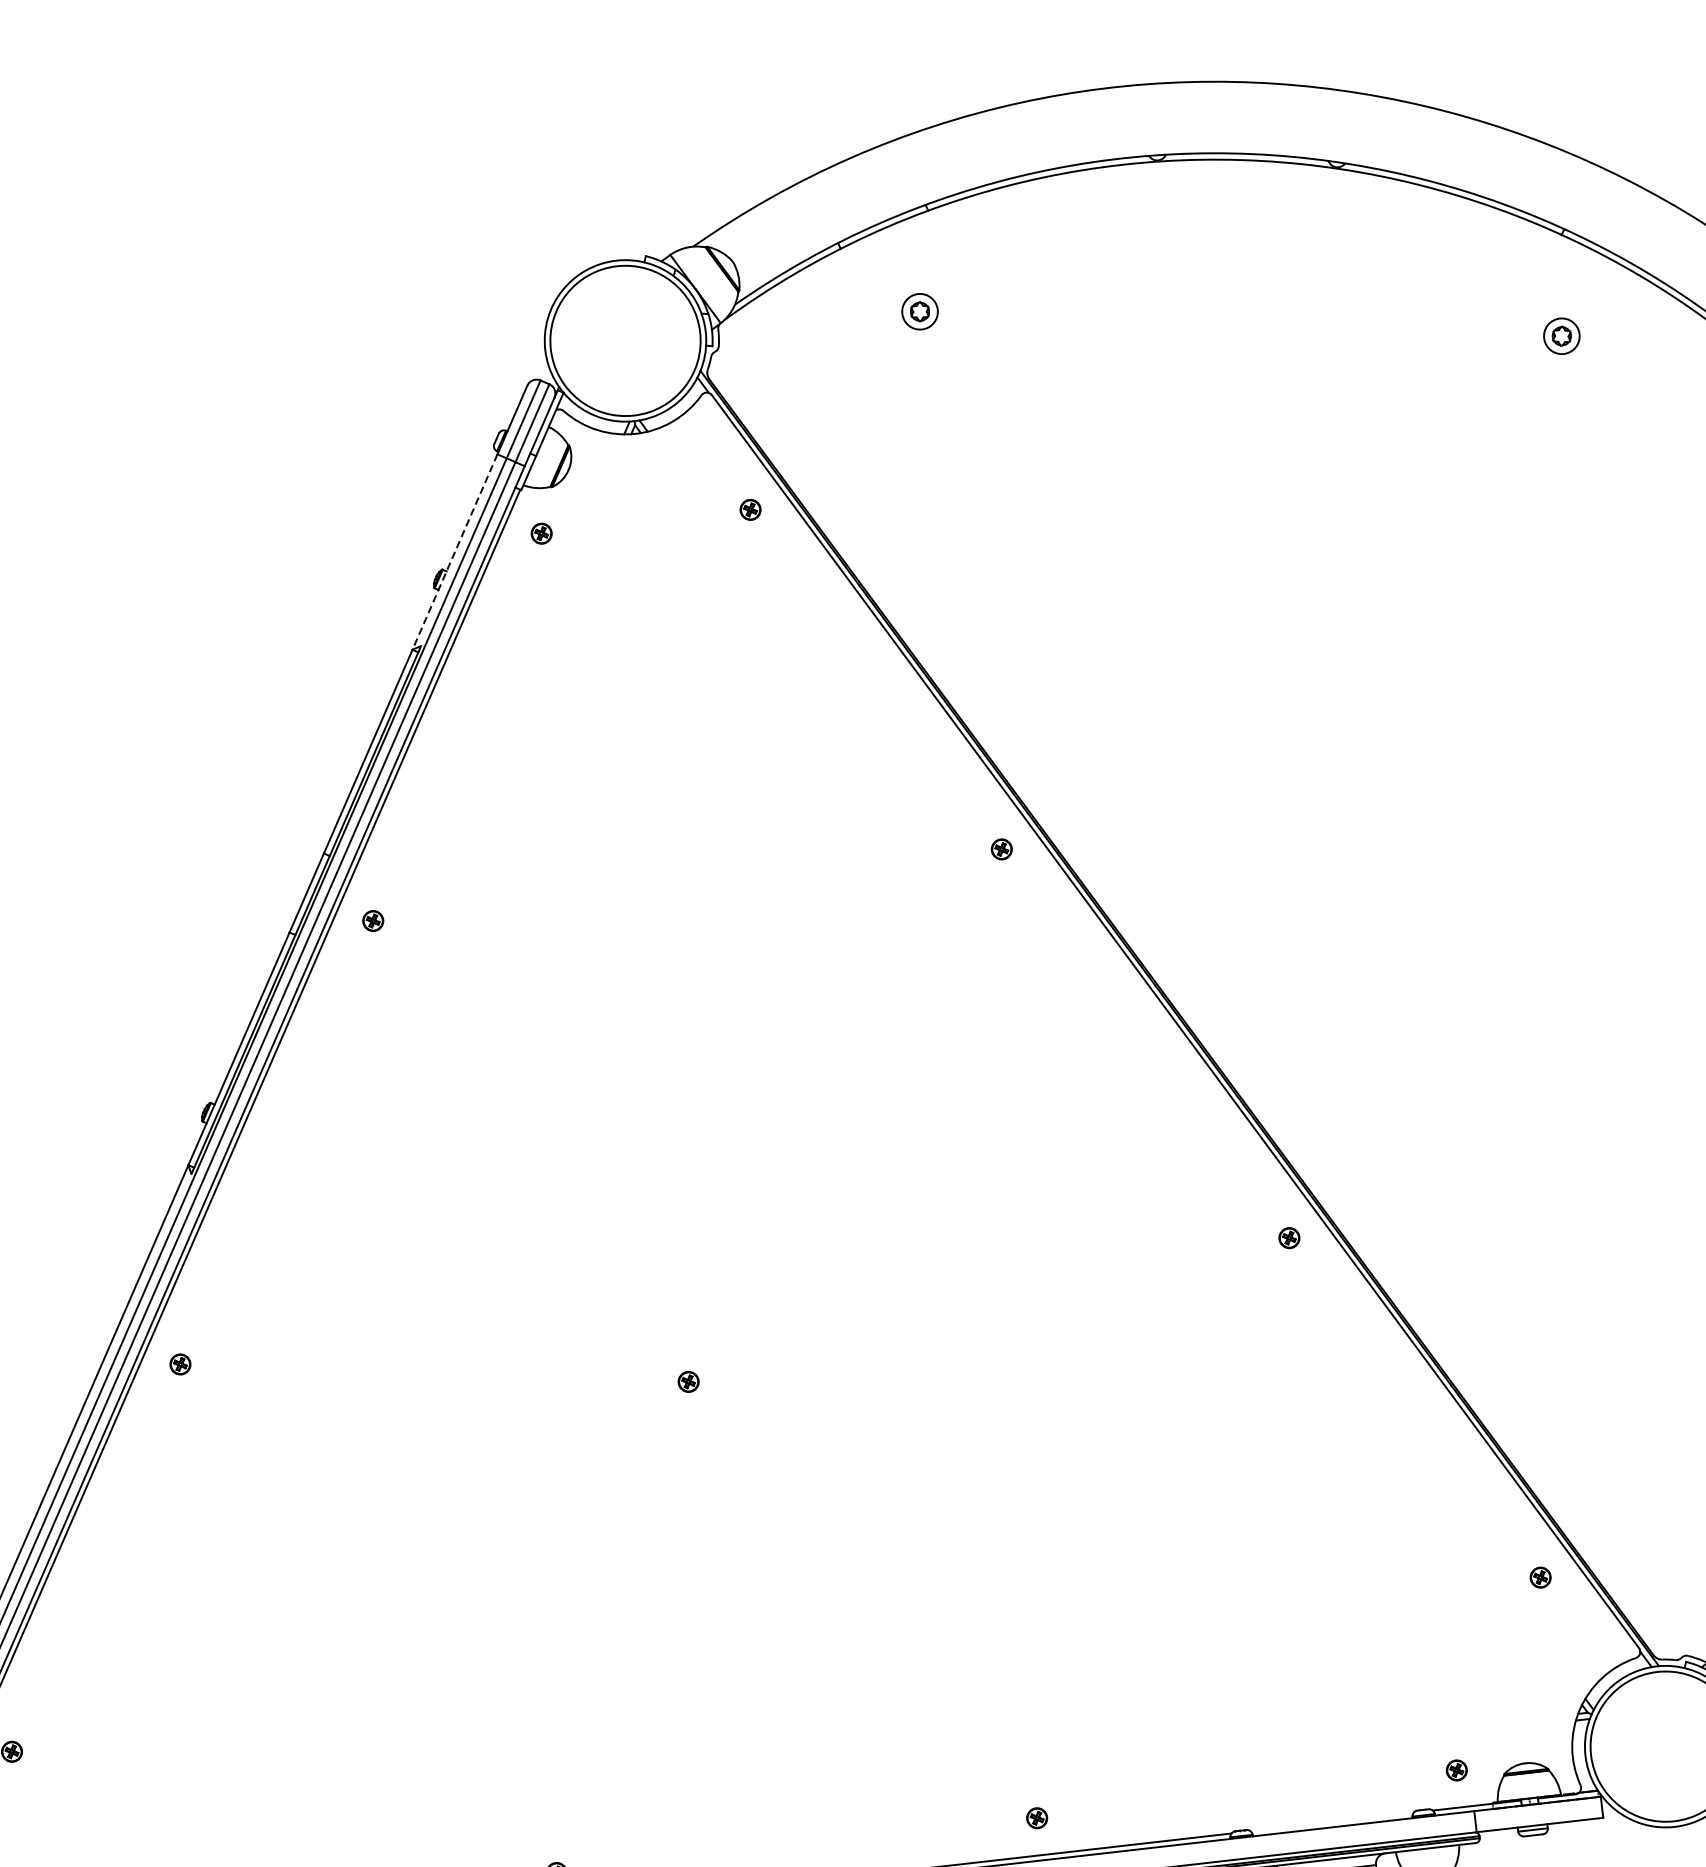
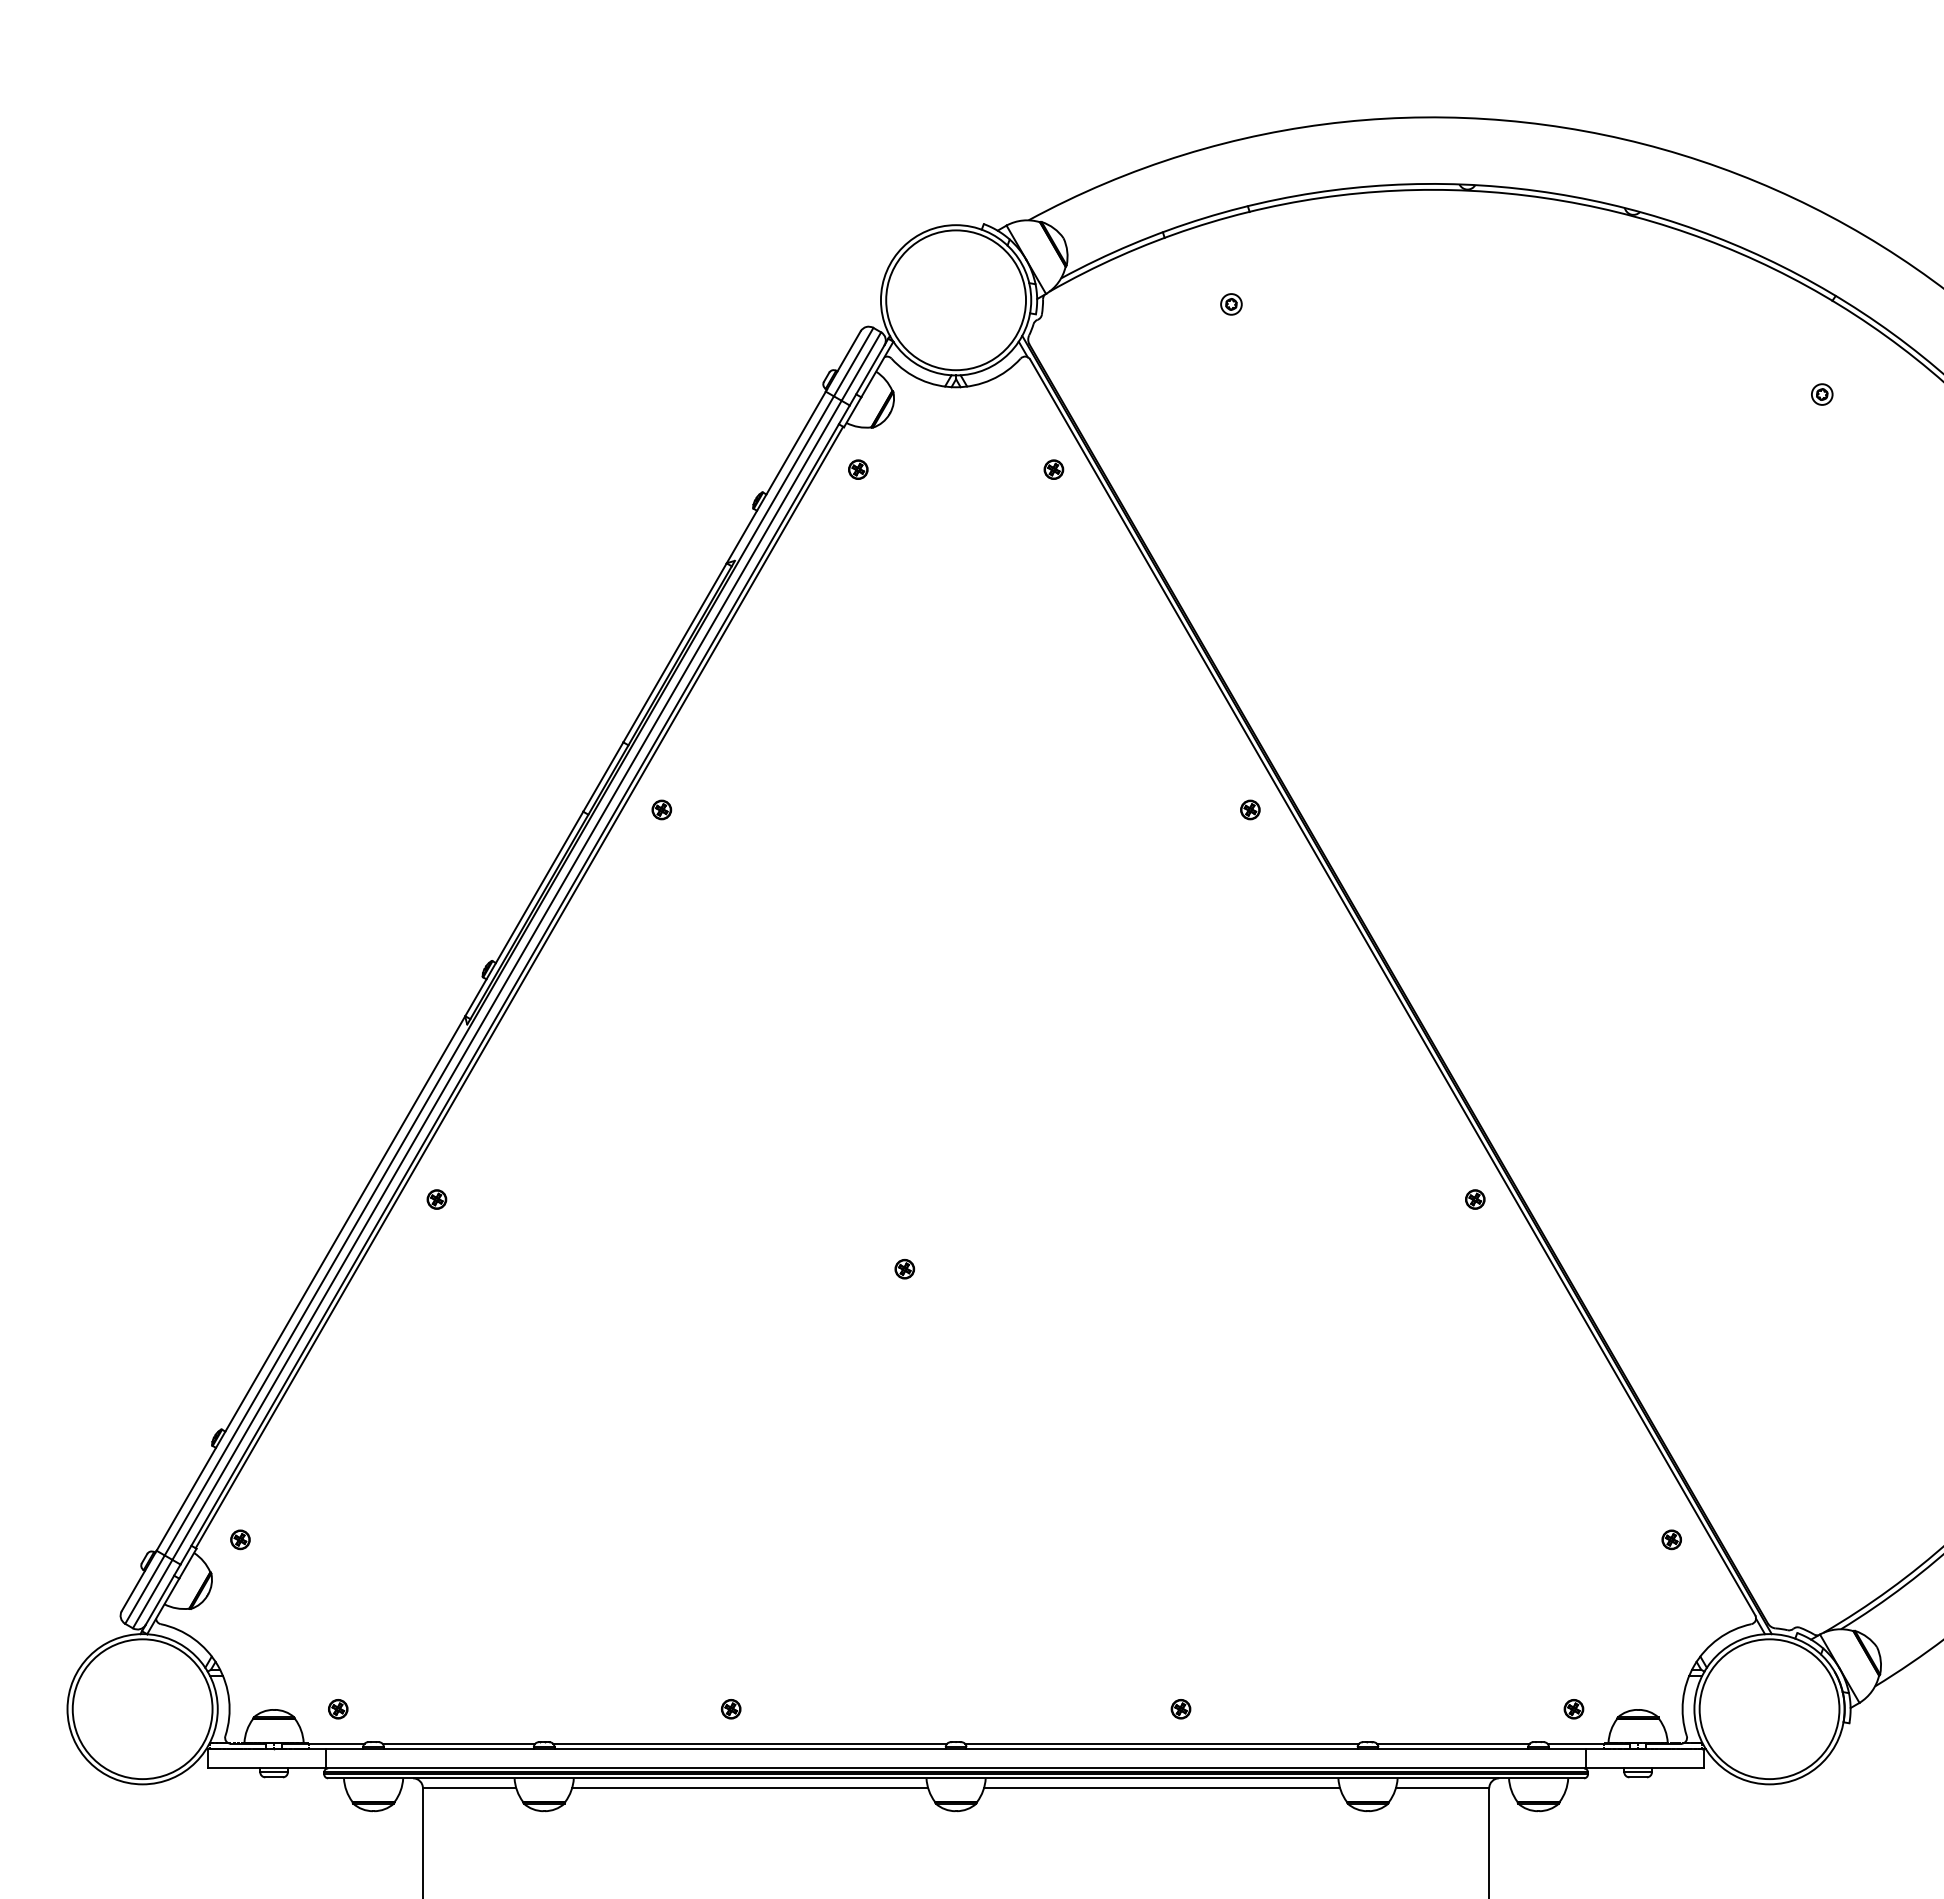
part: (920, 311) -> (1231, 304), size x0.62
part: (1562, 336) -> (1822, 394), size x0.62
line: (455, 552) -> (776, 477), dashed -> solid
line: (1332, 1821) -> (1453, 1743), added

